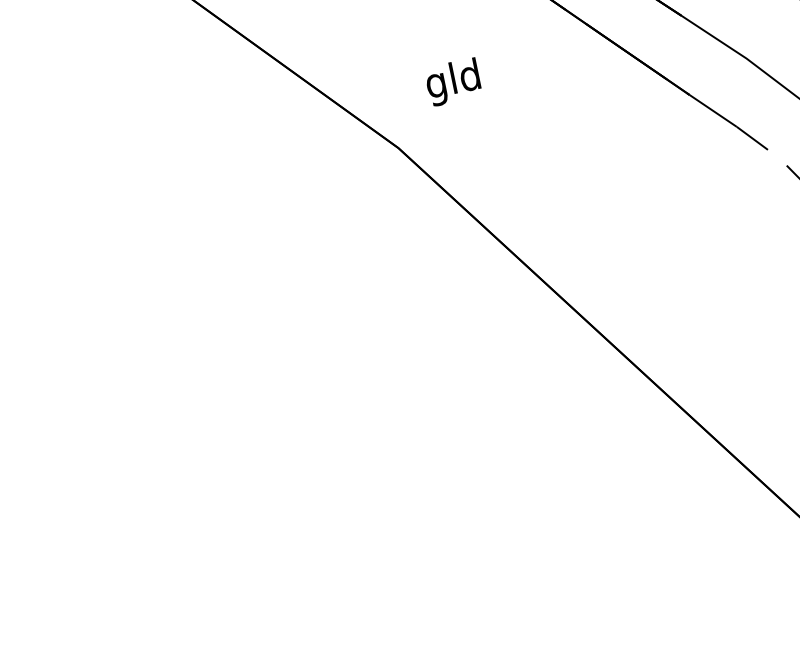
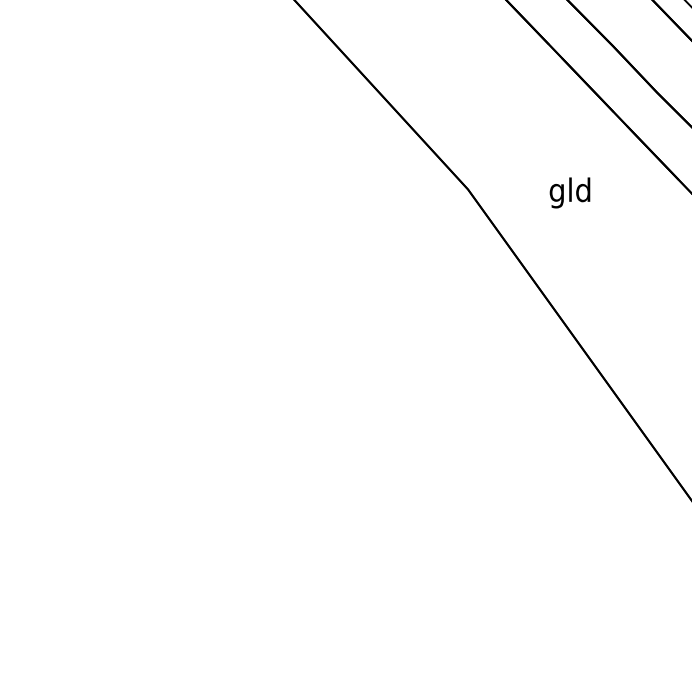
text: (452, 81) -> (569, 192), moved

